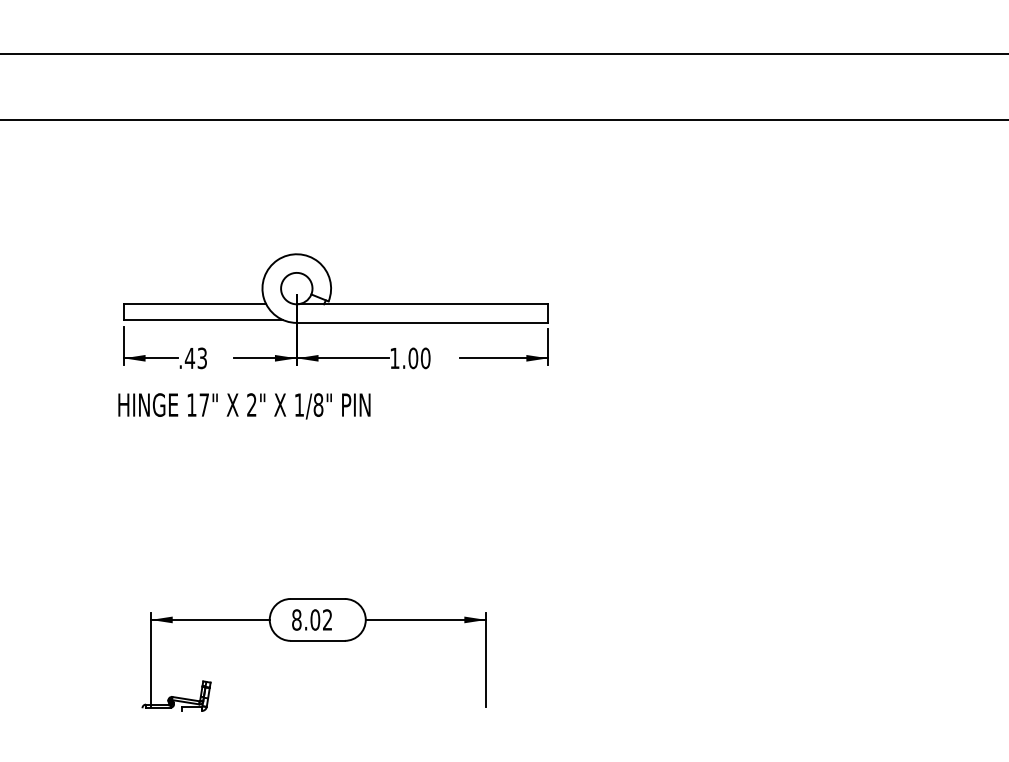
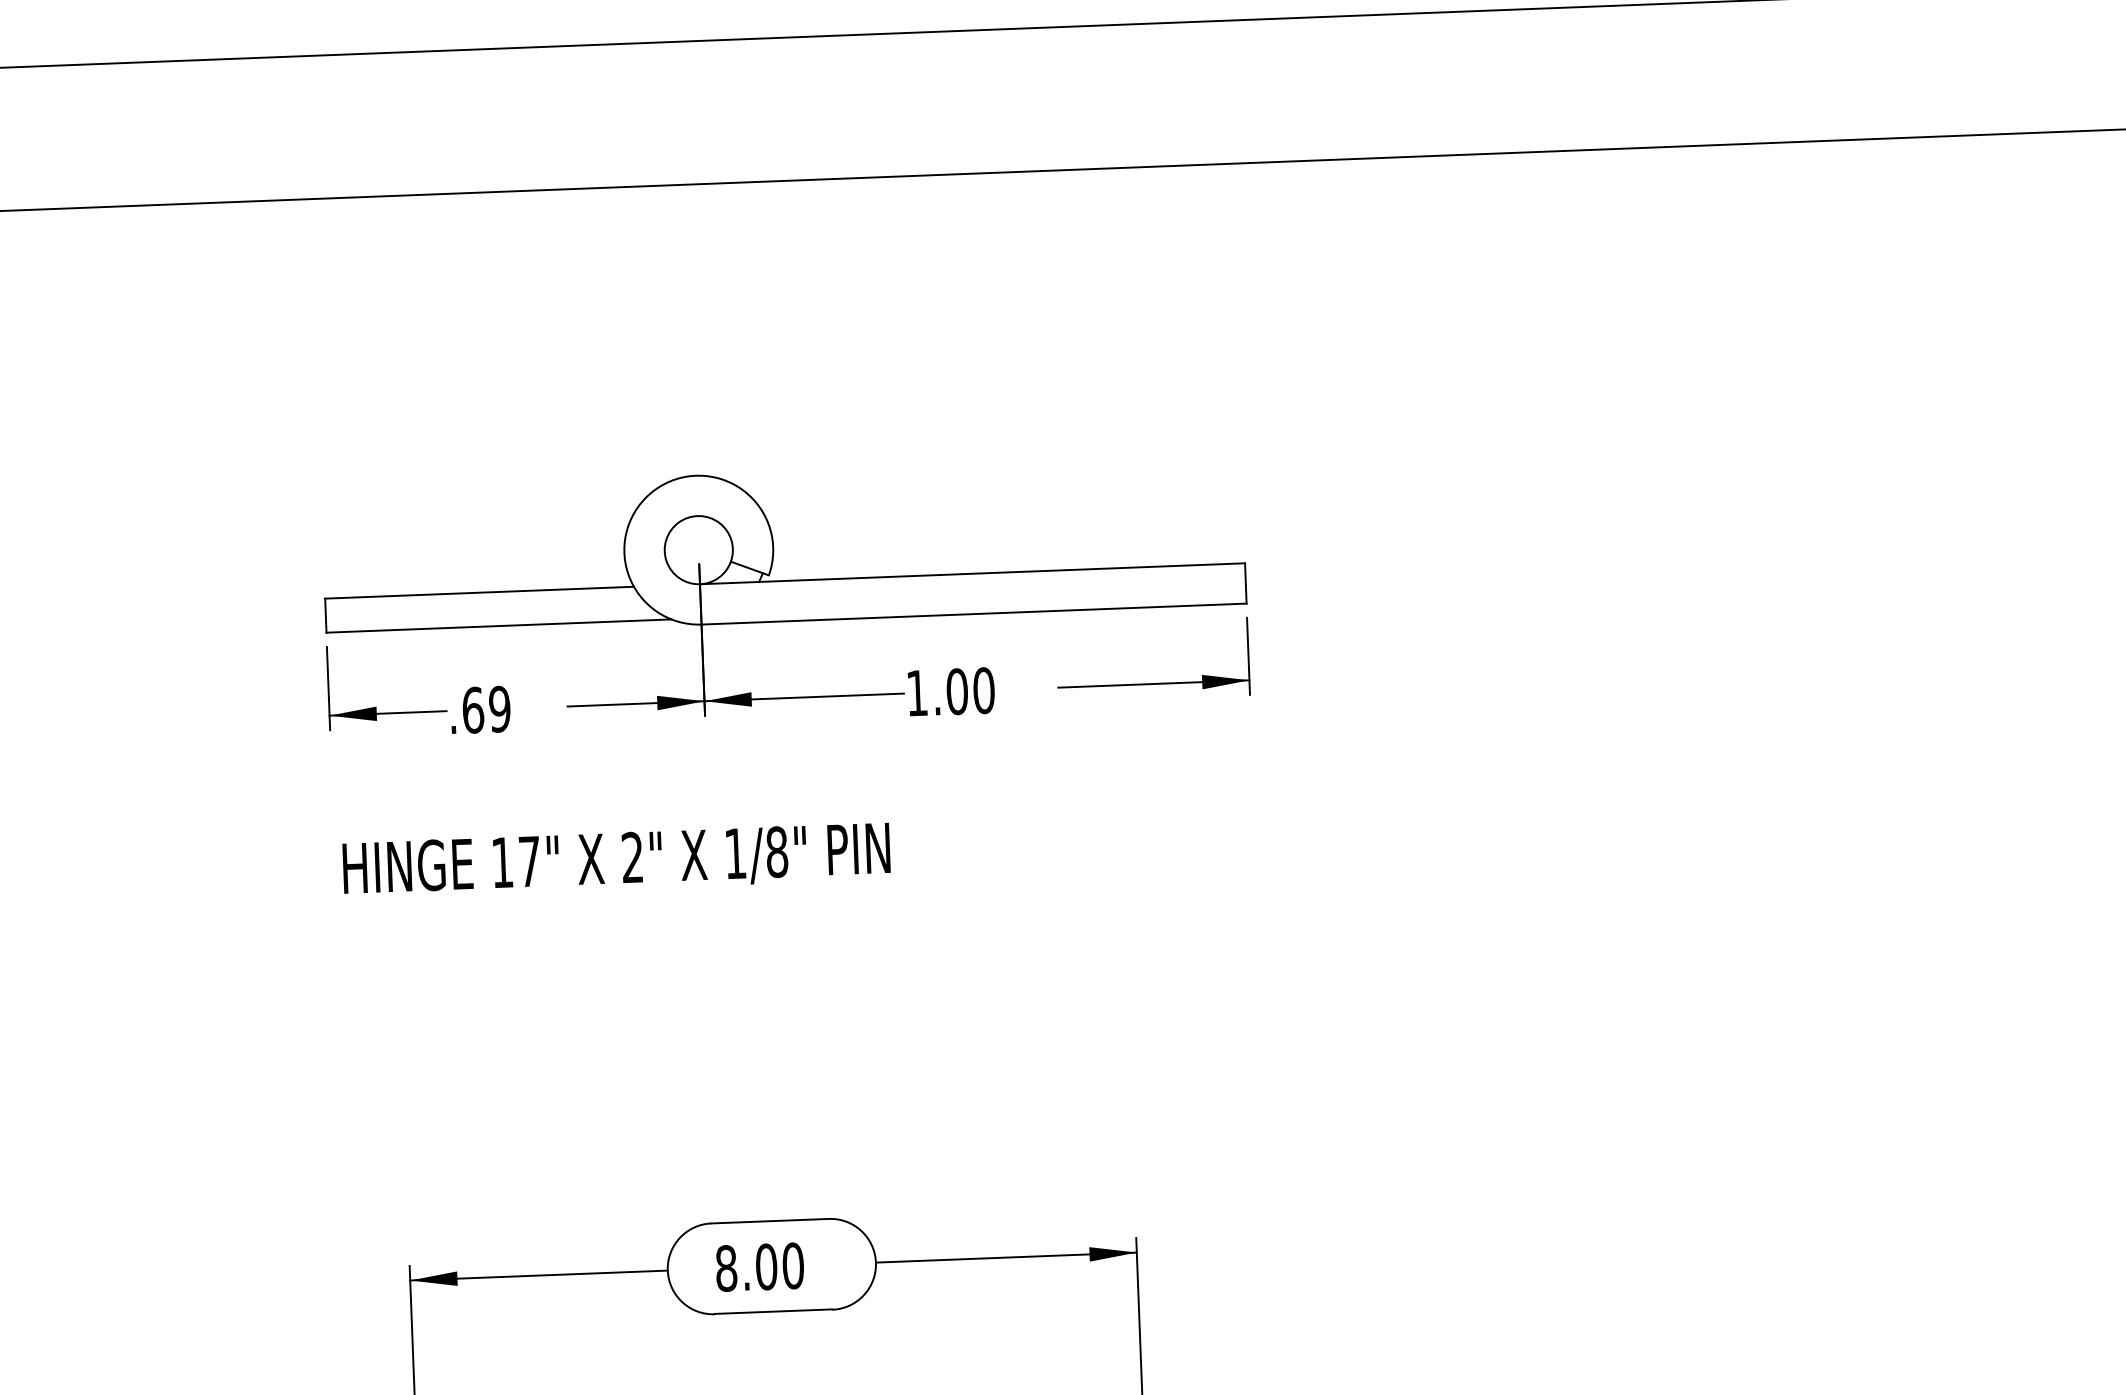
text: (195, 358) -> (485, 710), .43 -> .69
text: (244, 406) -> (616, 861), moved
text: (327, 619) -> (792, 1264), 8.02 -> 8.00

